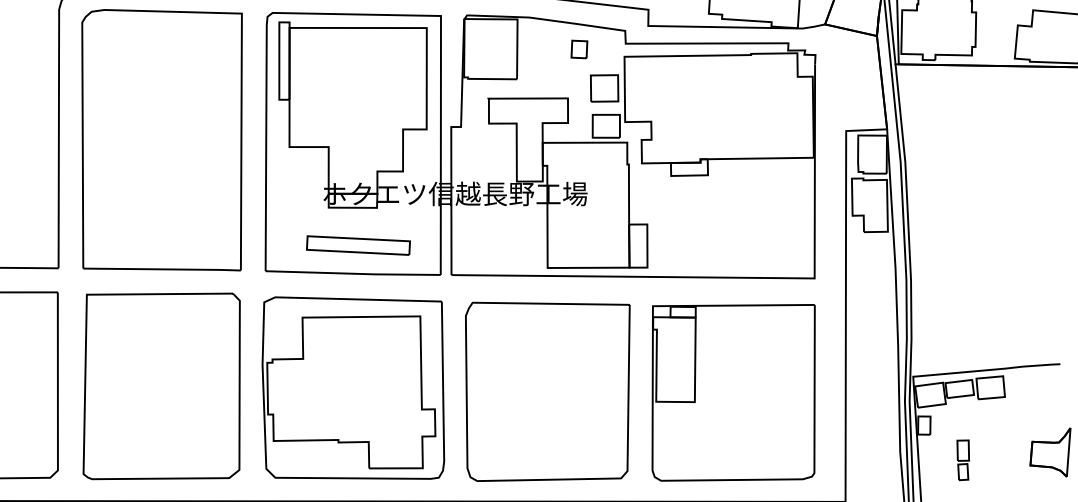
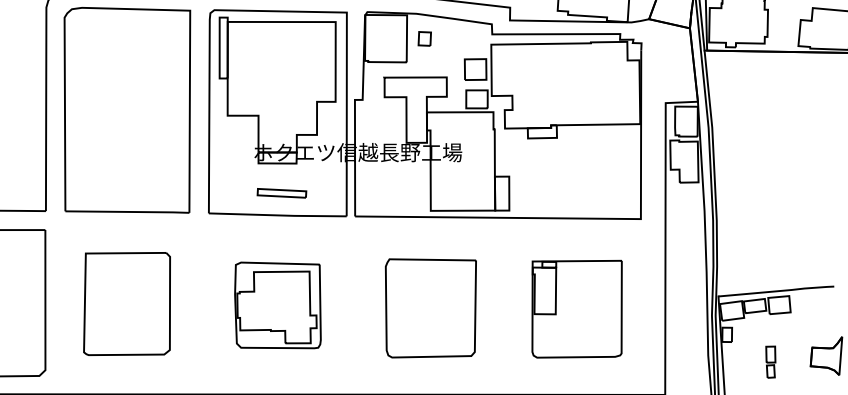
part: (579, 48) -> (424, 38), moved
part: (357, 245) -> (281, 193), size x0.6
part: (160, 385) -> (126, 303), size x0.7
part: (352, 388) -> (277, 305), size x0.6
part: (547, 392) -> (430, 308), size x0.7
part: (732, 393) -> (576, 309), size x0.7
part: (962, 459) -> (770, 361), moved

